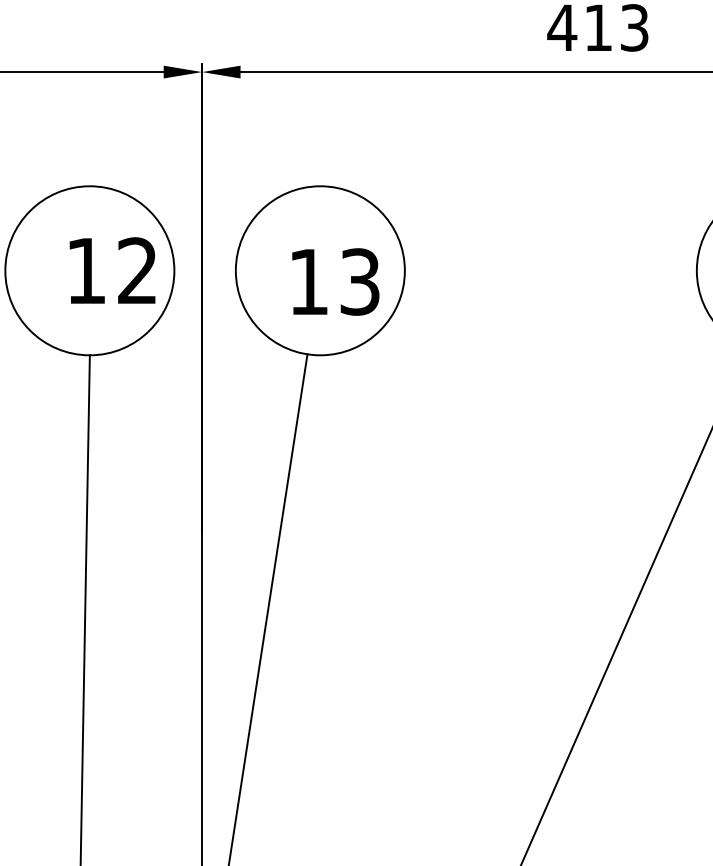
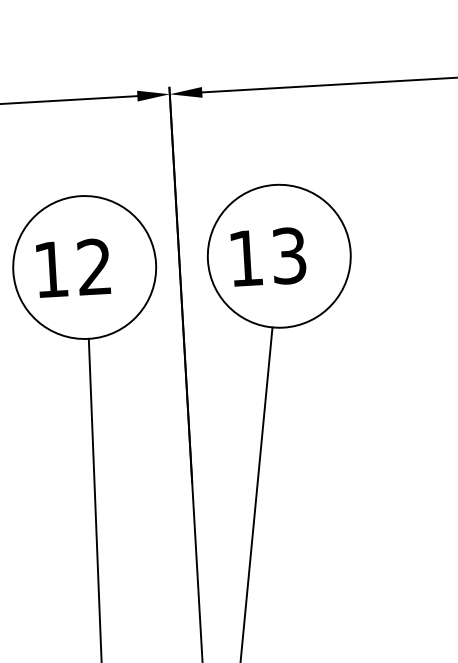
text: (112, 270) -> (73, 267), moved
text: (335, 281) -> (268, 256), moved

